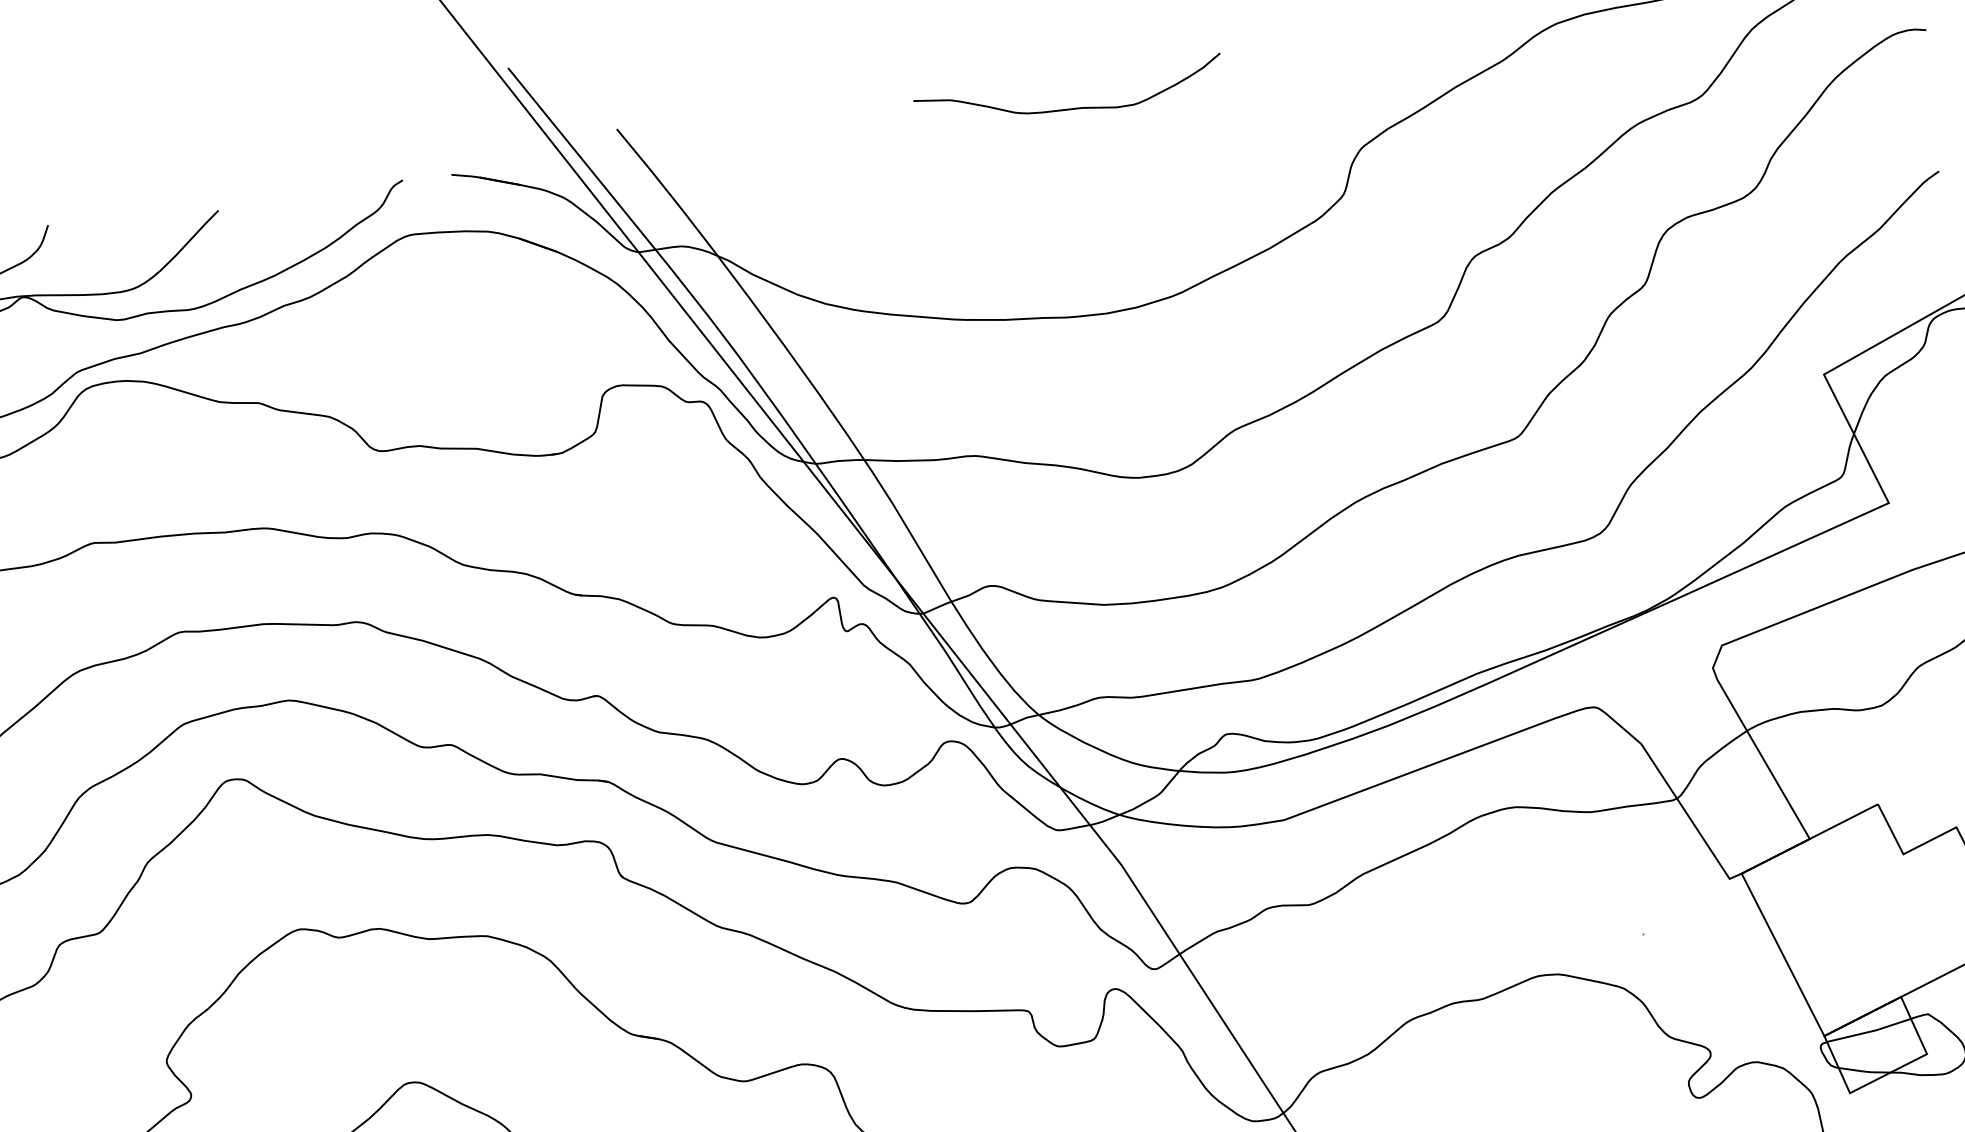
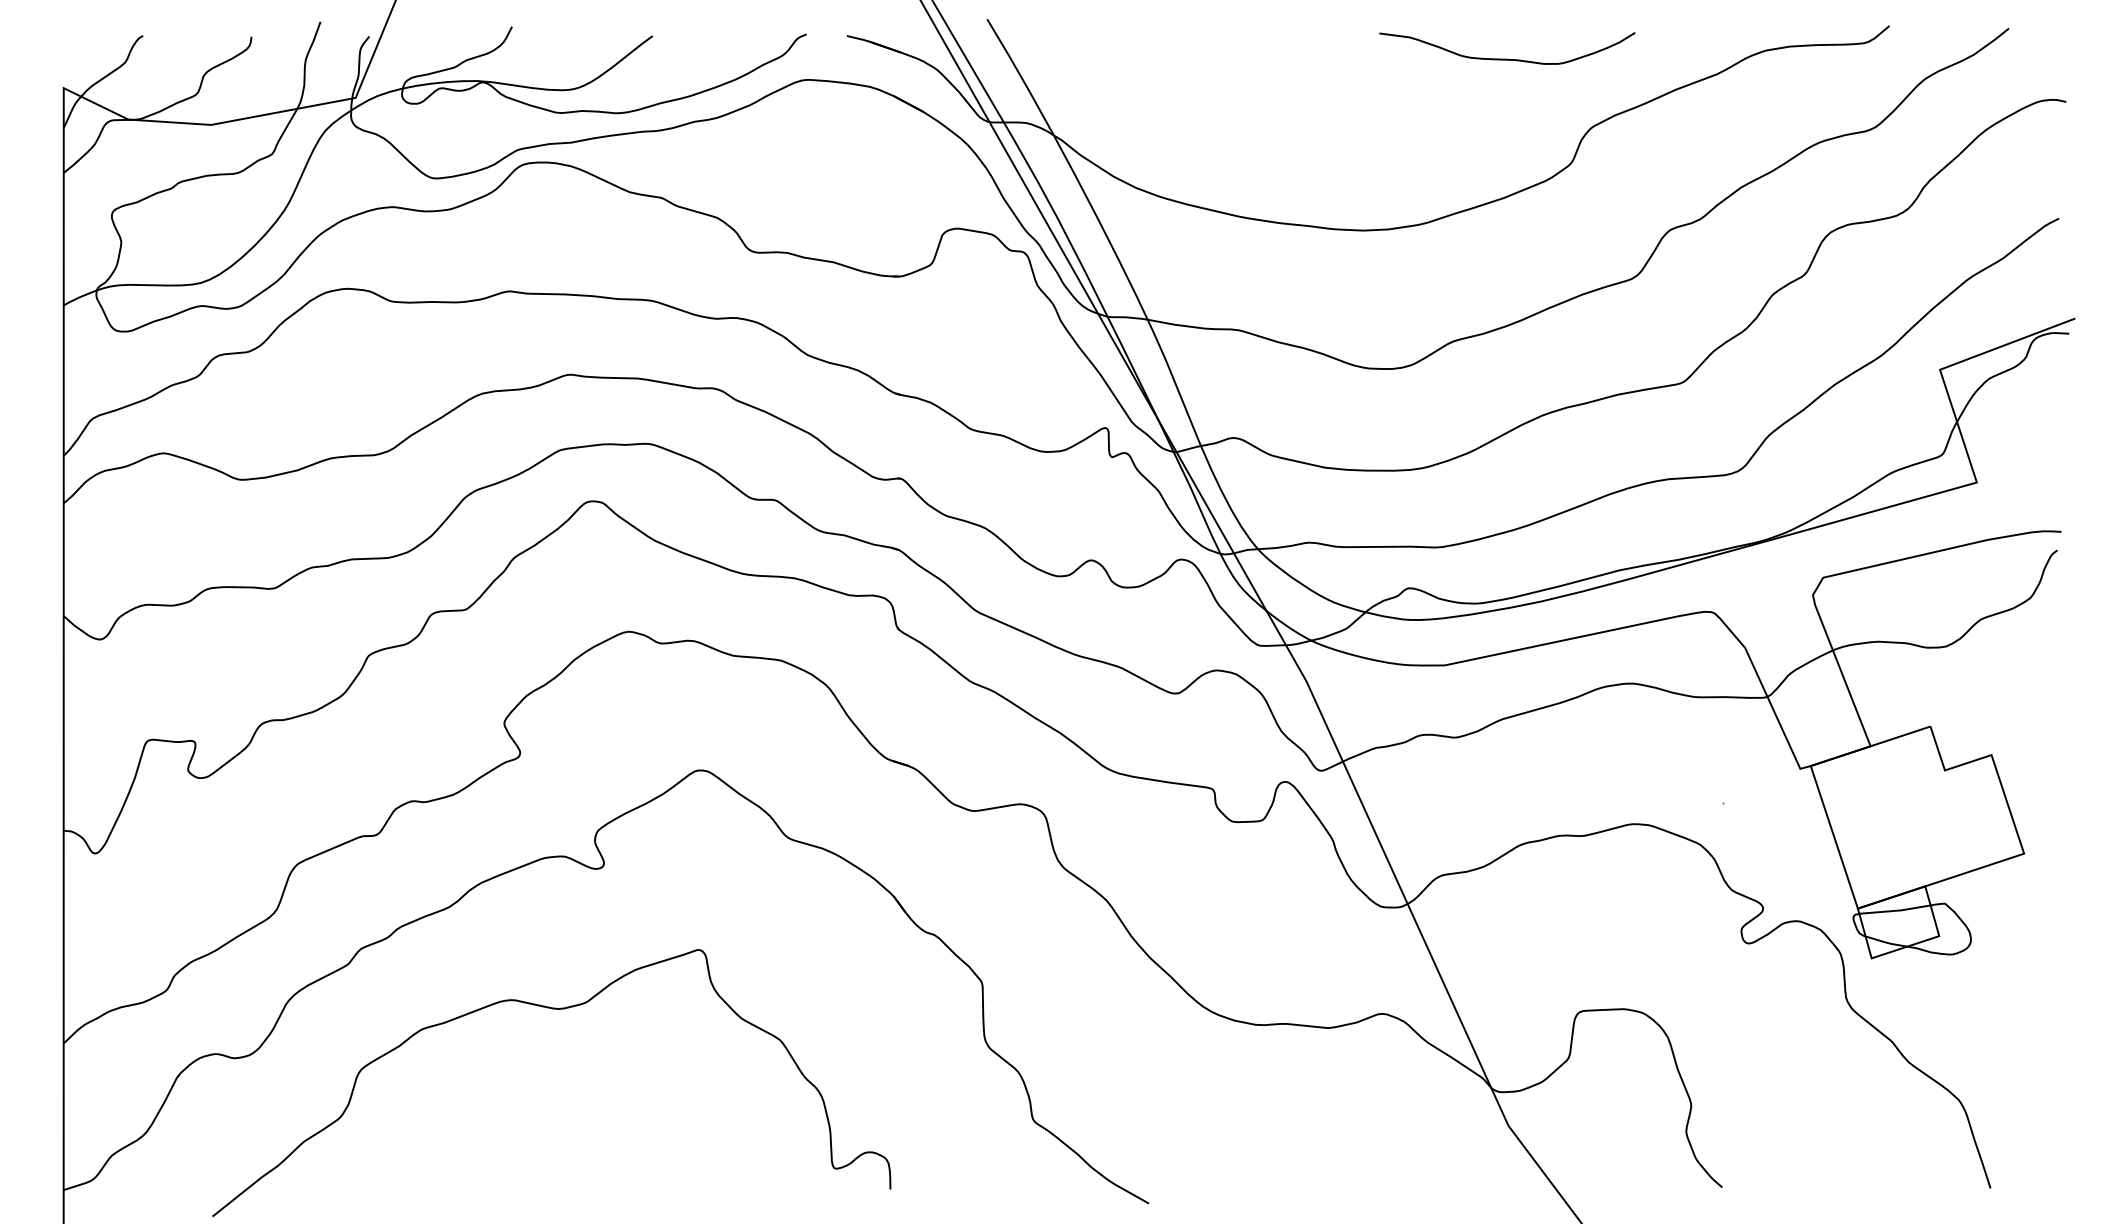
curve: (1071, 107) -> (1507, 58), moved

